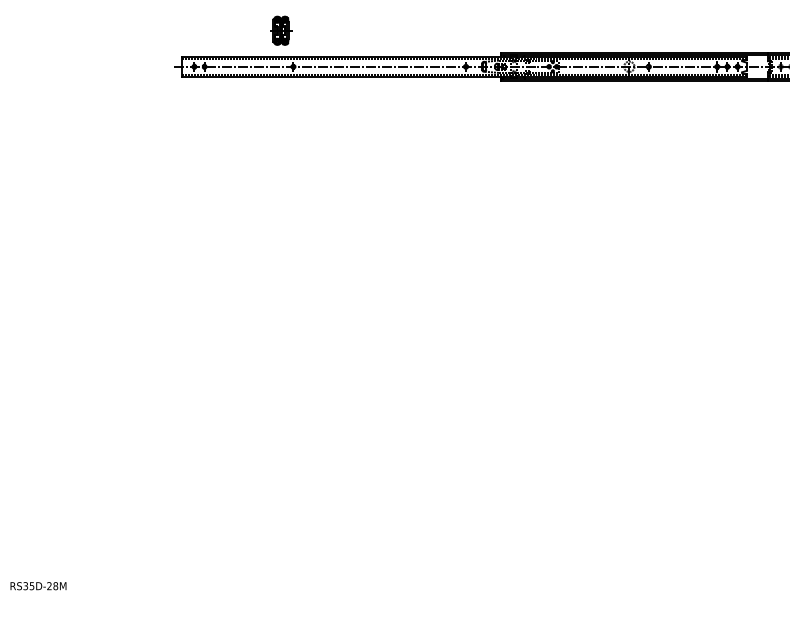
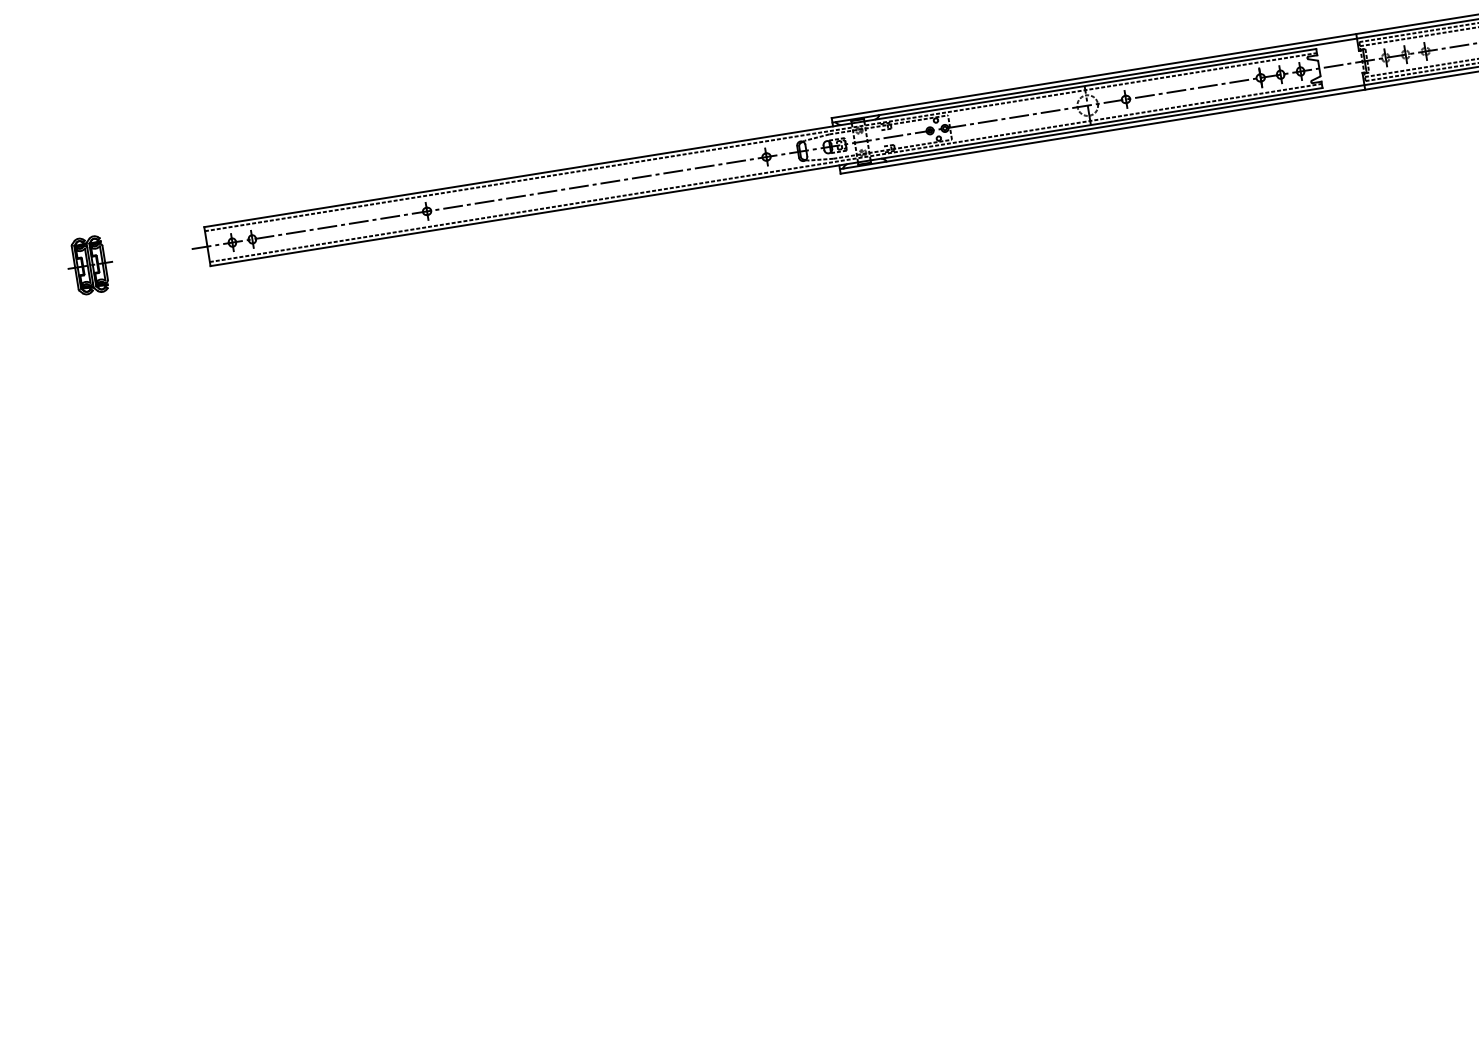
part: (281, 30) -> (90, 264), moved

